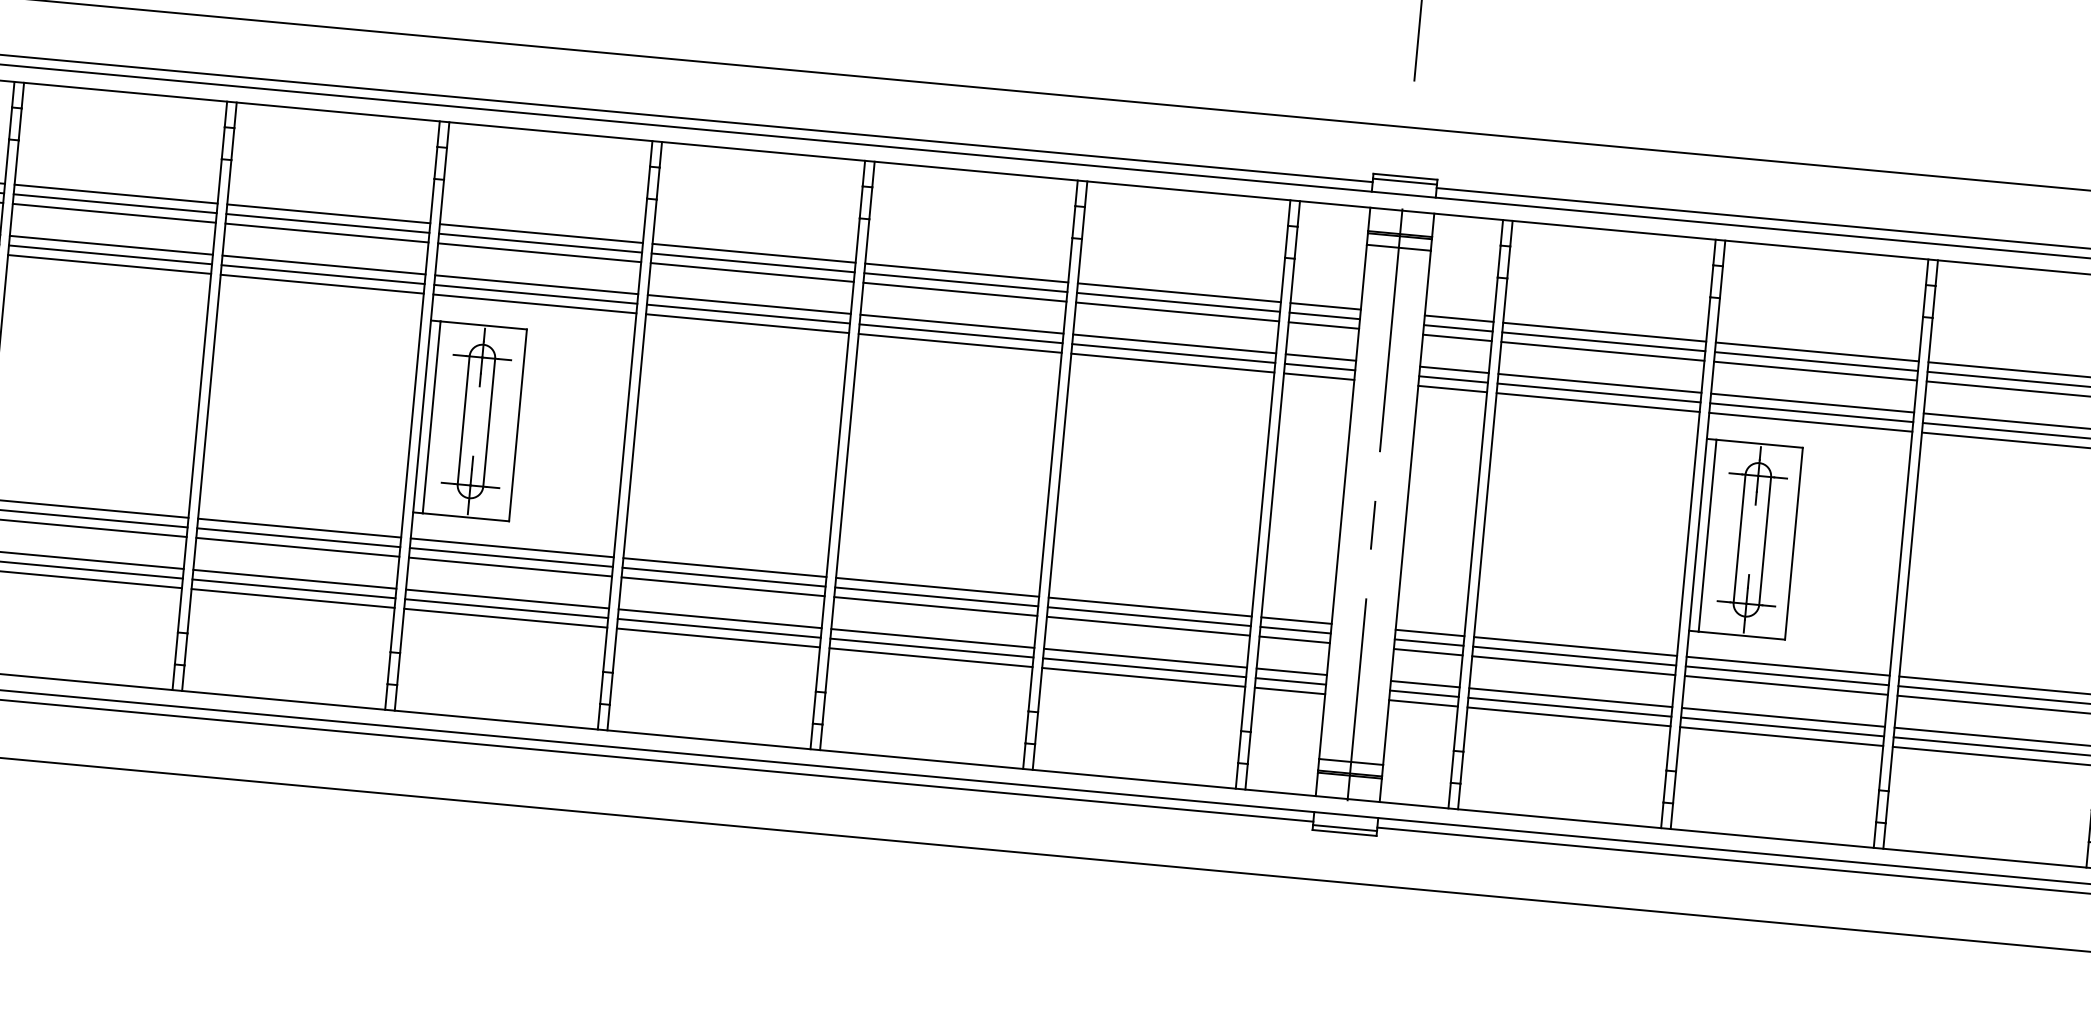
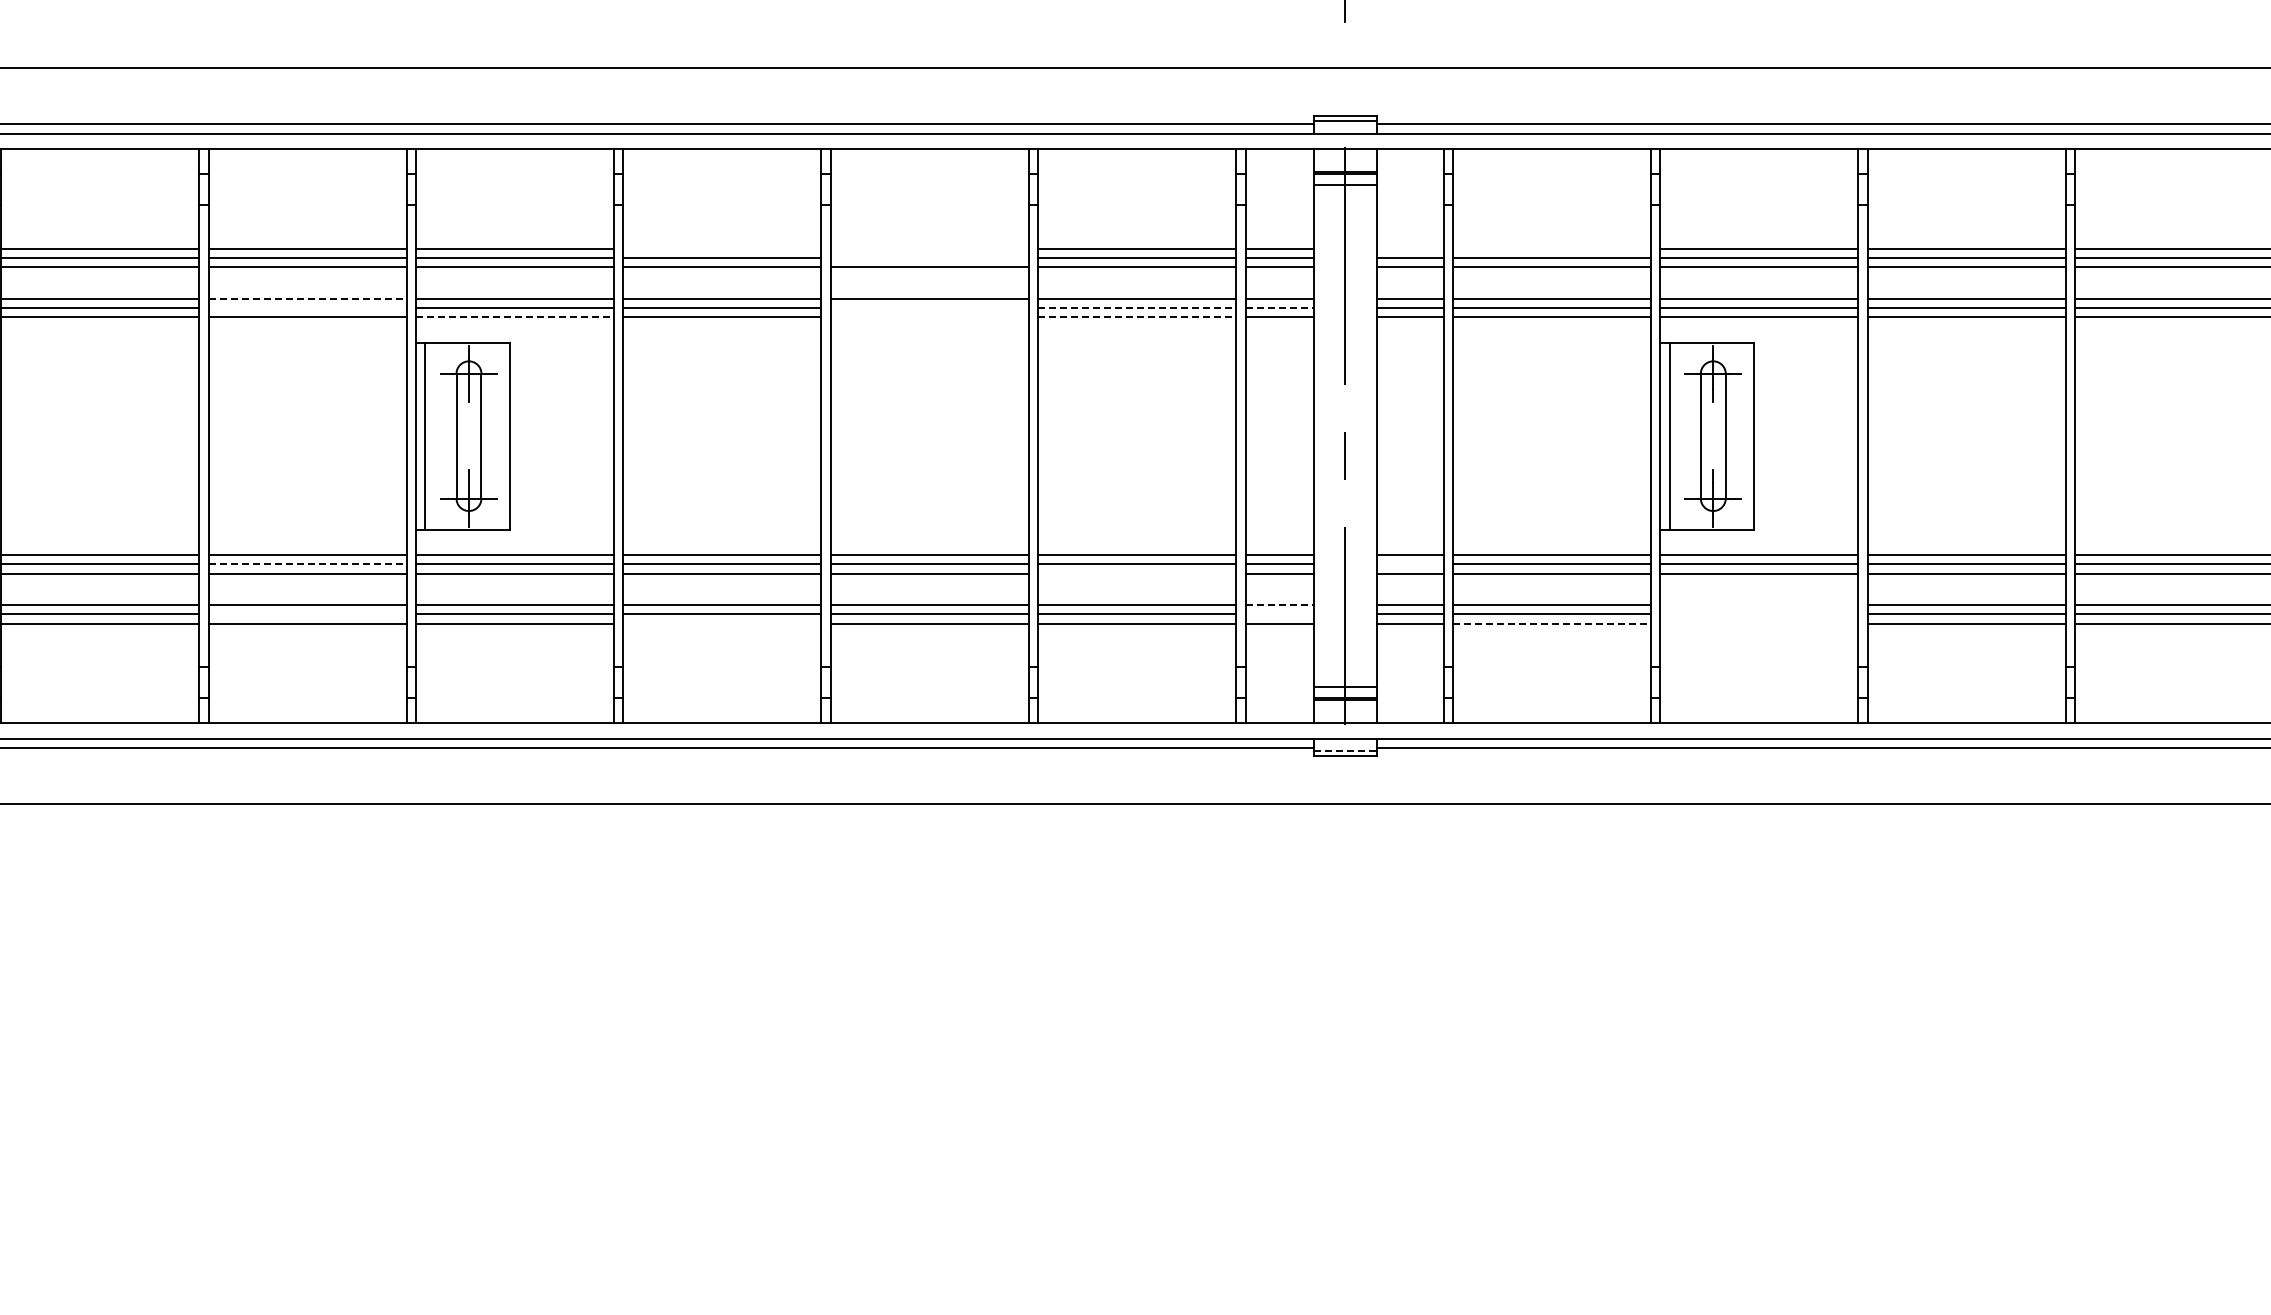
line: (754, 253) -> (722, 248), removed
line: (324, 265) -> (308, 298), solid -> dashed
line: (966, 272) -> (929, 248), removed
line: (323, 274) -> (307, 307), removed
line: (965, 282) -> (929, 257), removed
line: (535, 304) -> (515, 317), solid -> dashed
line: (1458, 318) -> (1409, 248), removed
line: (1604, 332) -> (1551, 248), removed
line: (960, 333) -> (929, 307), removed
line: (959, 343) -> (929, 317), removed
line: (1174, 353) -> (1137, 307), solid -> dashed
line: (1173, 363) -> (1137, 317), solid -> dashed
line: (1320, 366) -> (1280, 307), solid -> dashed
line: (299, 537) -> (308, 564), solid -> dashed
line: (293, 588) -> (307, 614), removed
line: (1148, 625) -> (1137, 573), removed
line: (718, 637) -> (722, 623), removed
line: (1428, 642) -> (1409, 564), removed
line: (1292, 672) -> (1280, 605), solid -> dashed
line: (1290, 681) -> (1279, 614), removed
line: (1569, 716) -> (1552, 623), solid -> dashed
line: (1783, 717) -> (1759, 605), removed
line: (1782, 727) -> (1759, 614), removed
line: (1781, 736) -> (1759, 623), removed
line: (1345, 828) -> (1345, 751), solid -> dashed

